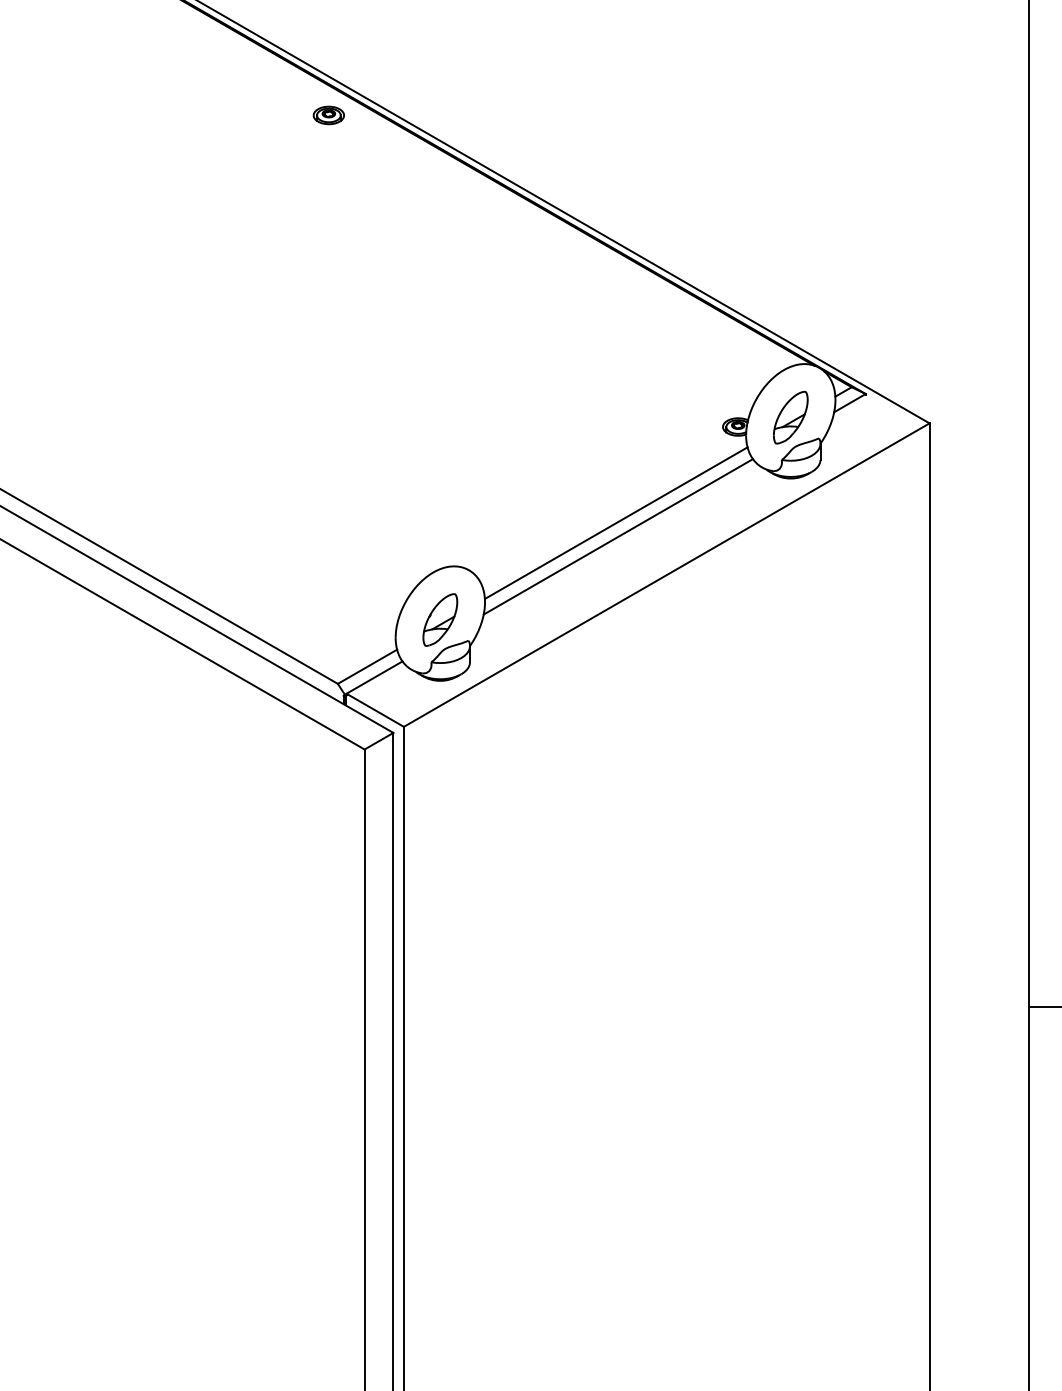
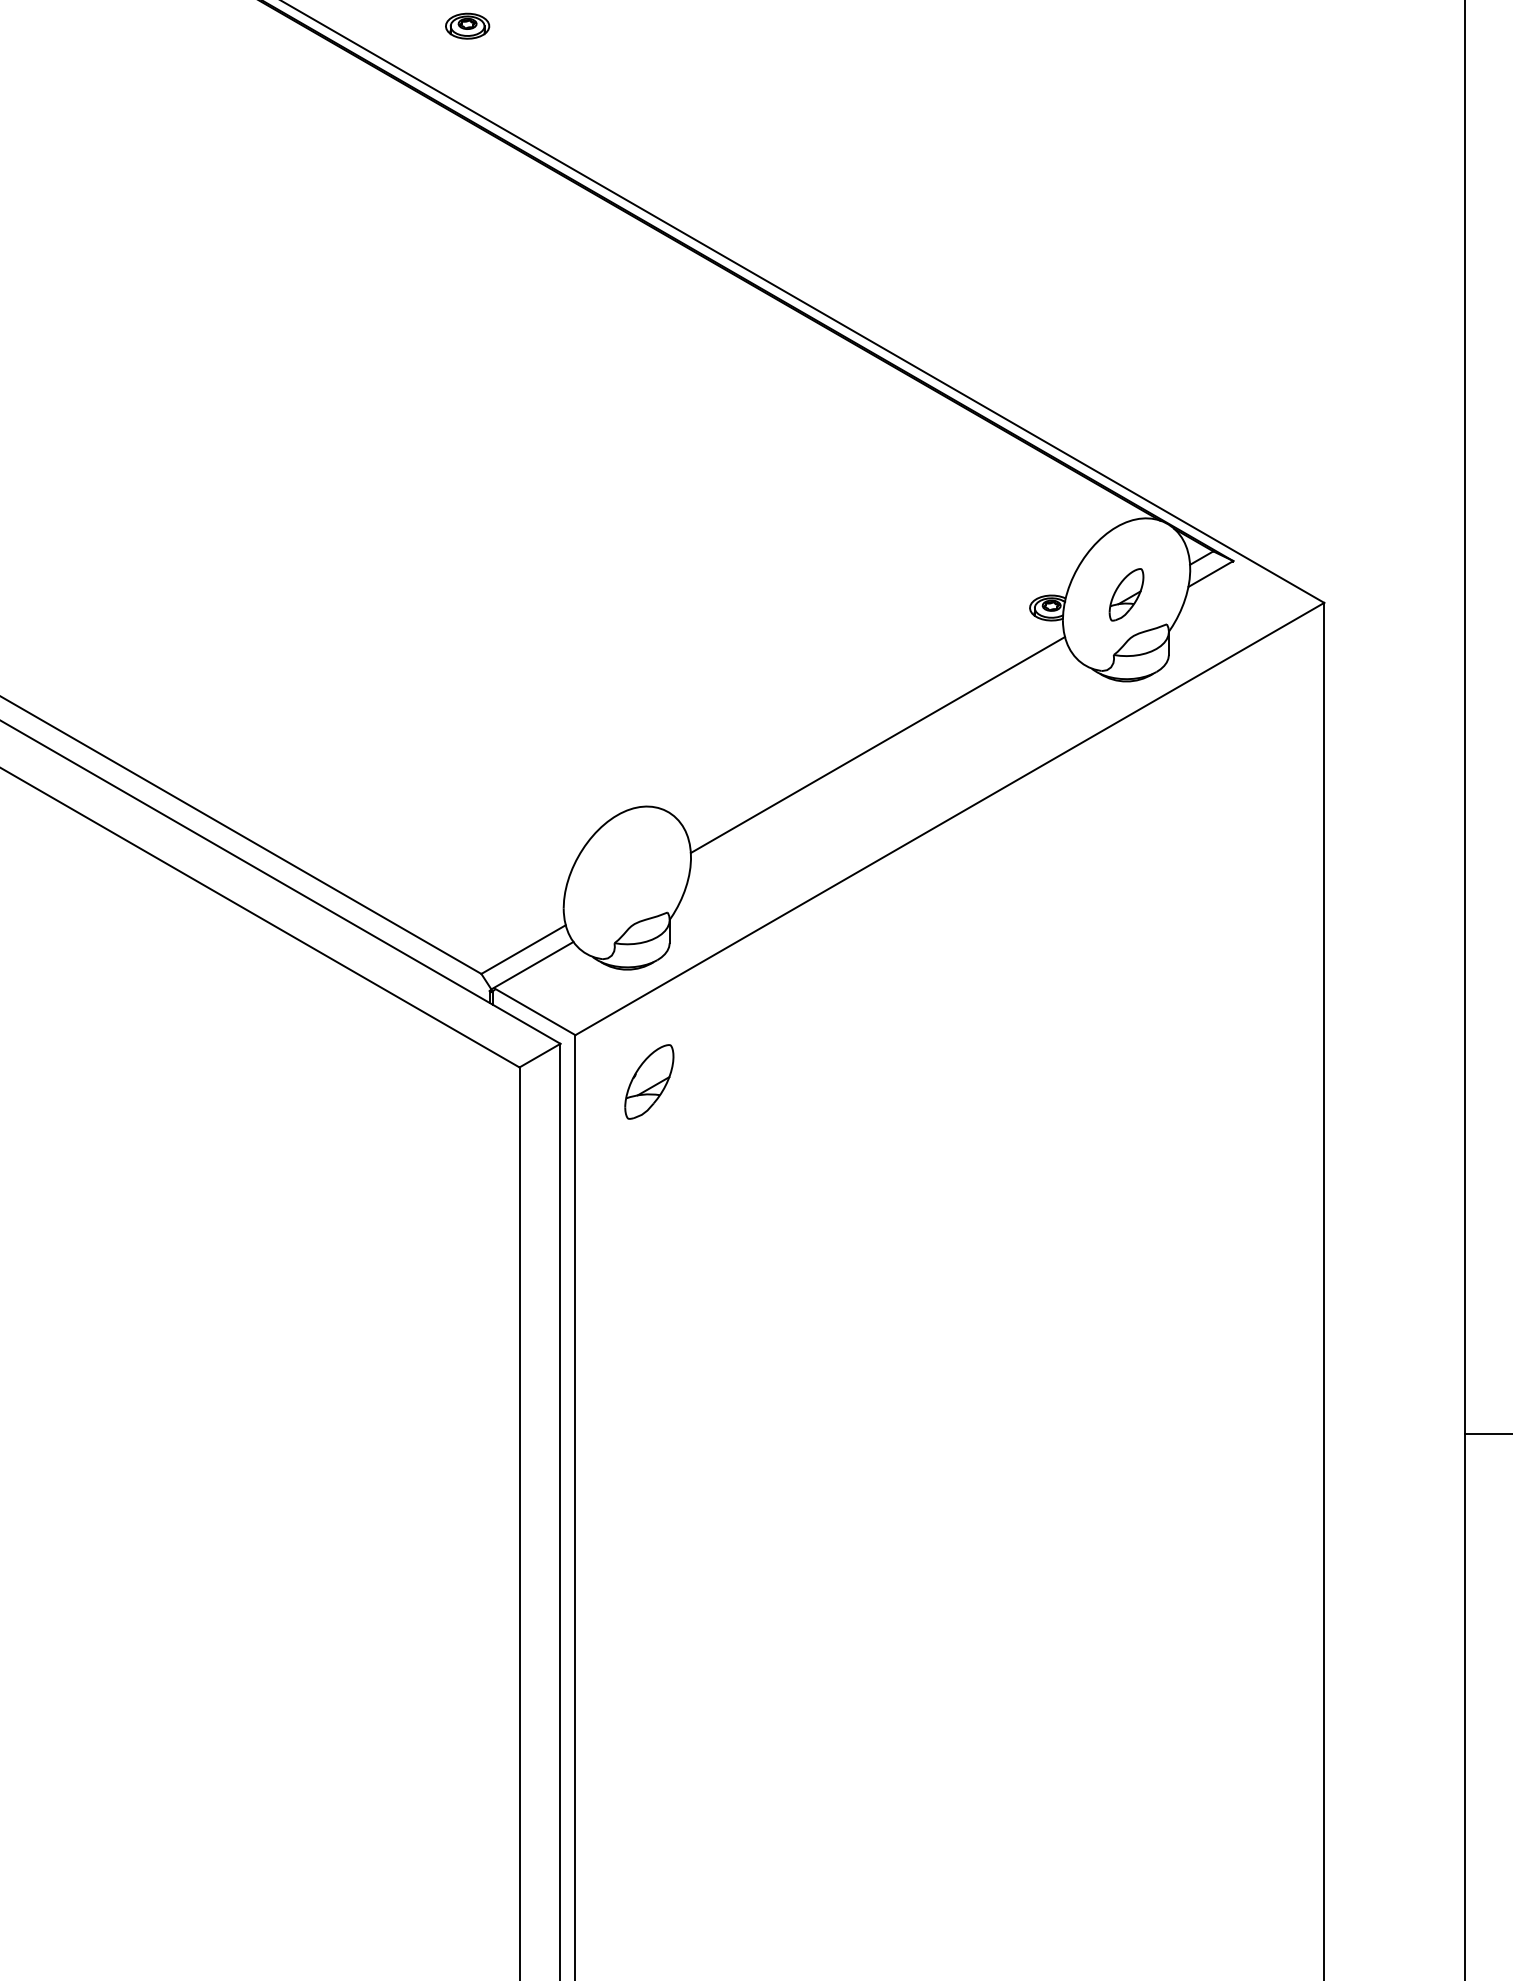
part: (328, 114) -> (467, 25), moved
part: (790, 417) -> (1126, 594), size x0.7
line: (618, 536) -> (880, 764), removed
part: (440, 619) -> (649, 1081), moved

